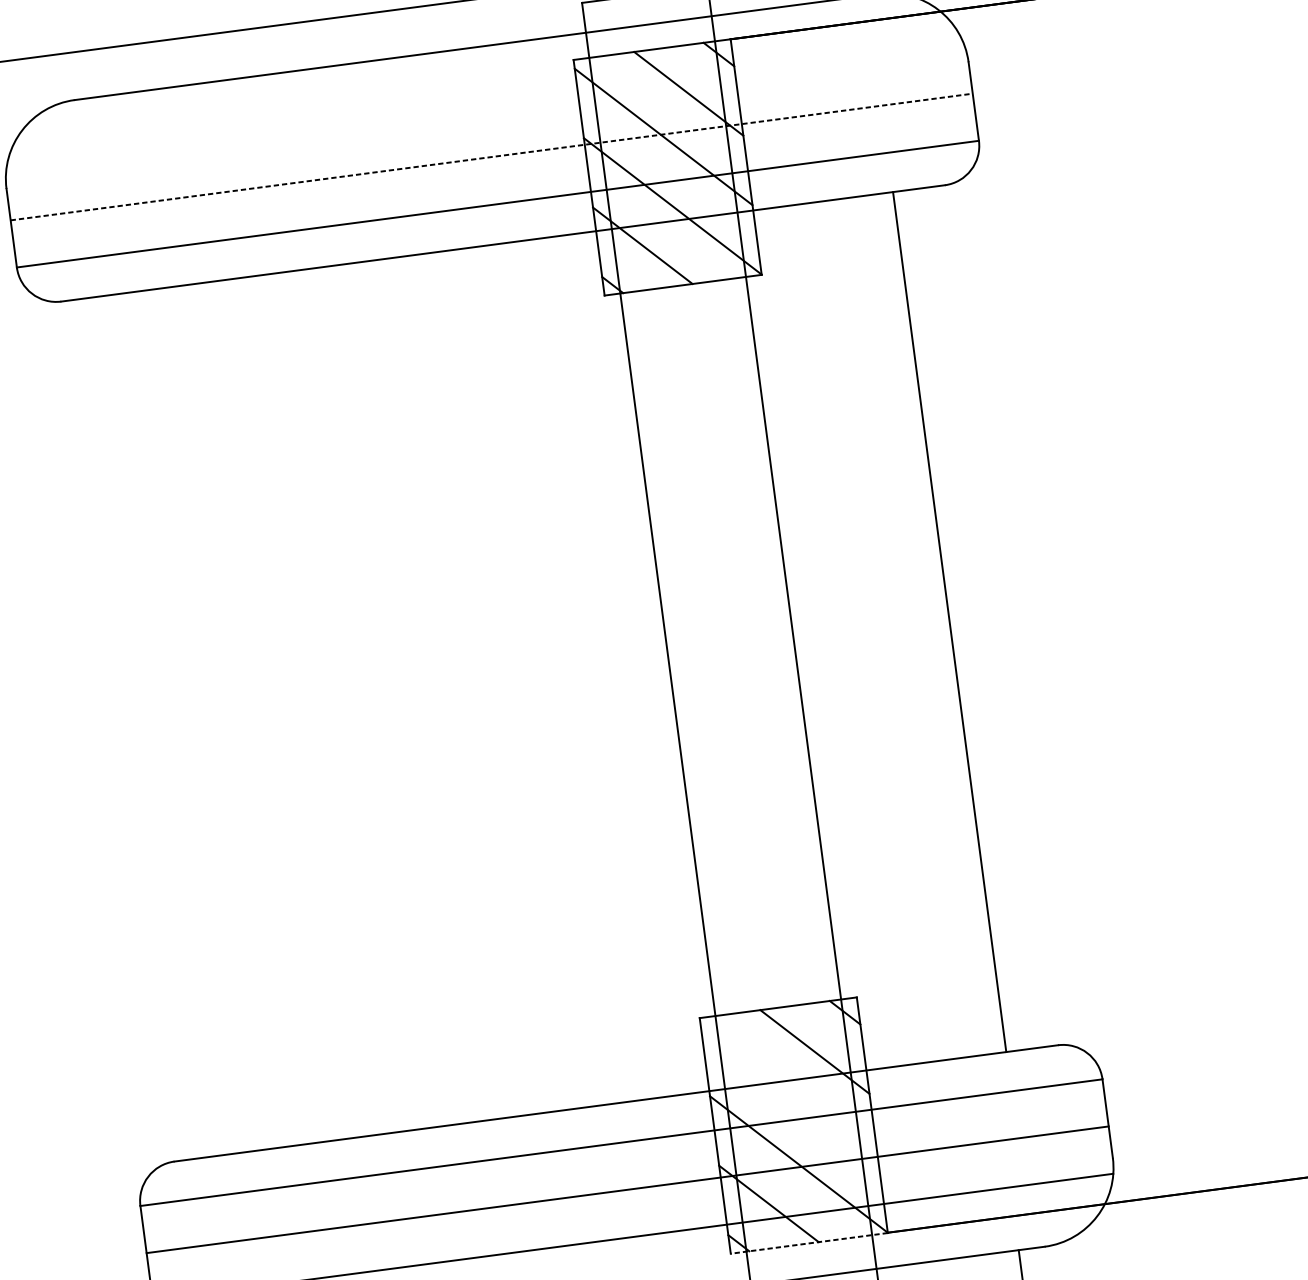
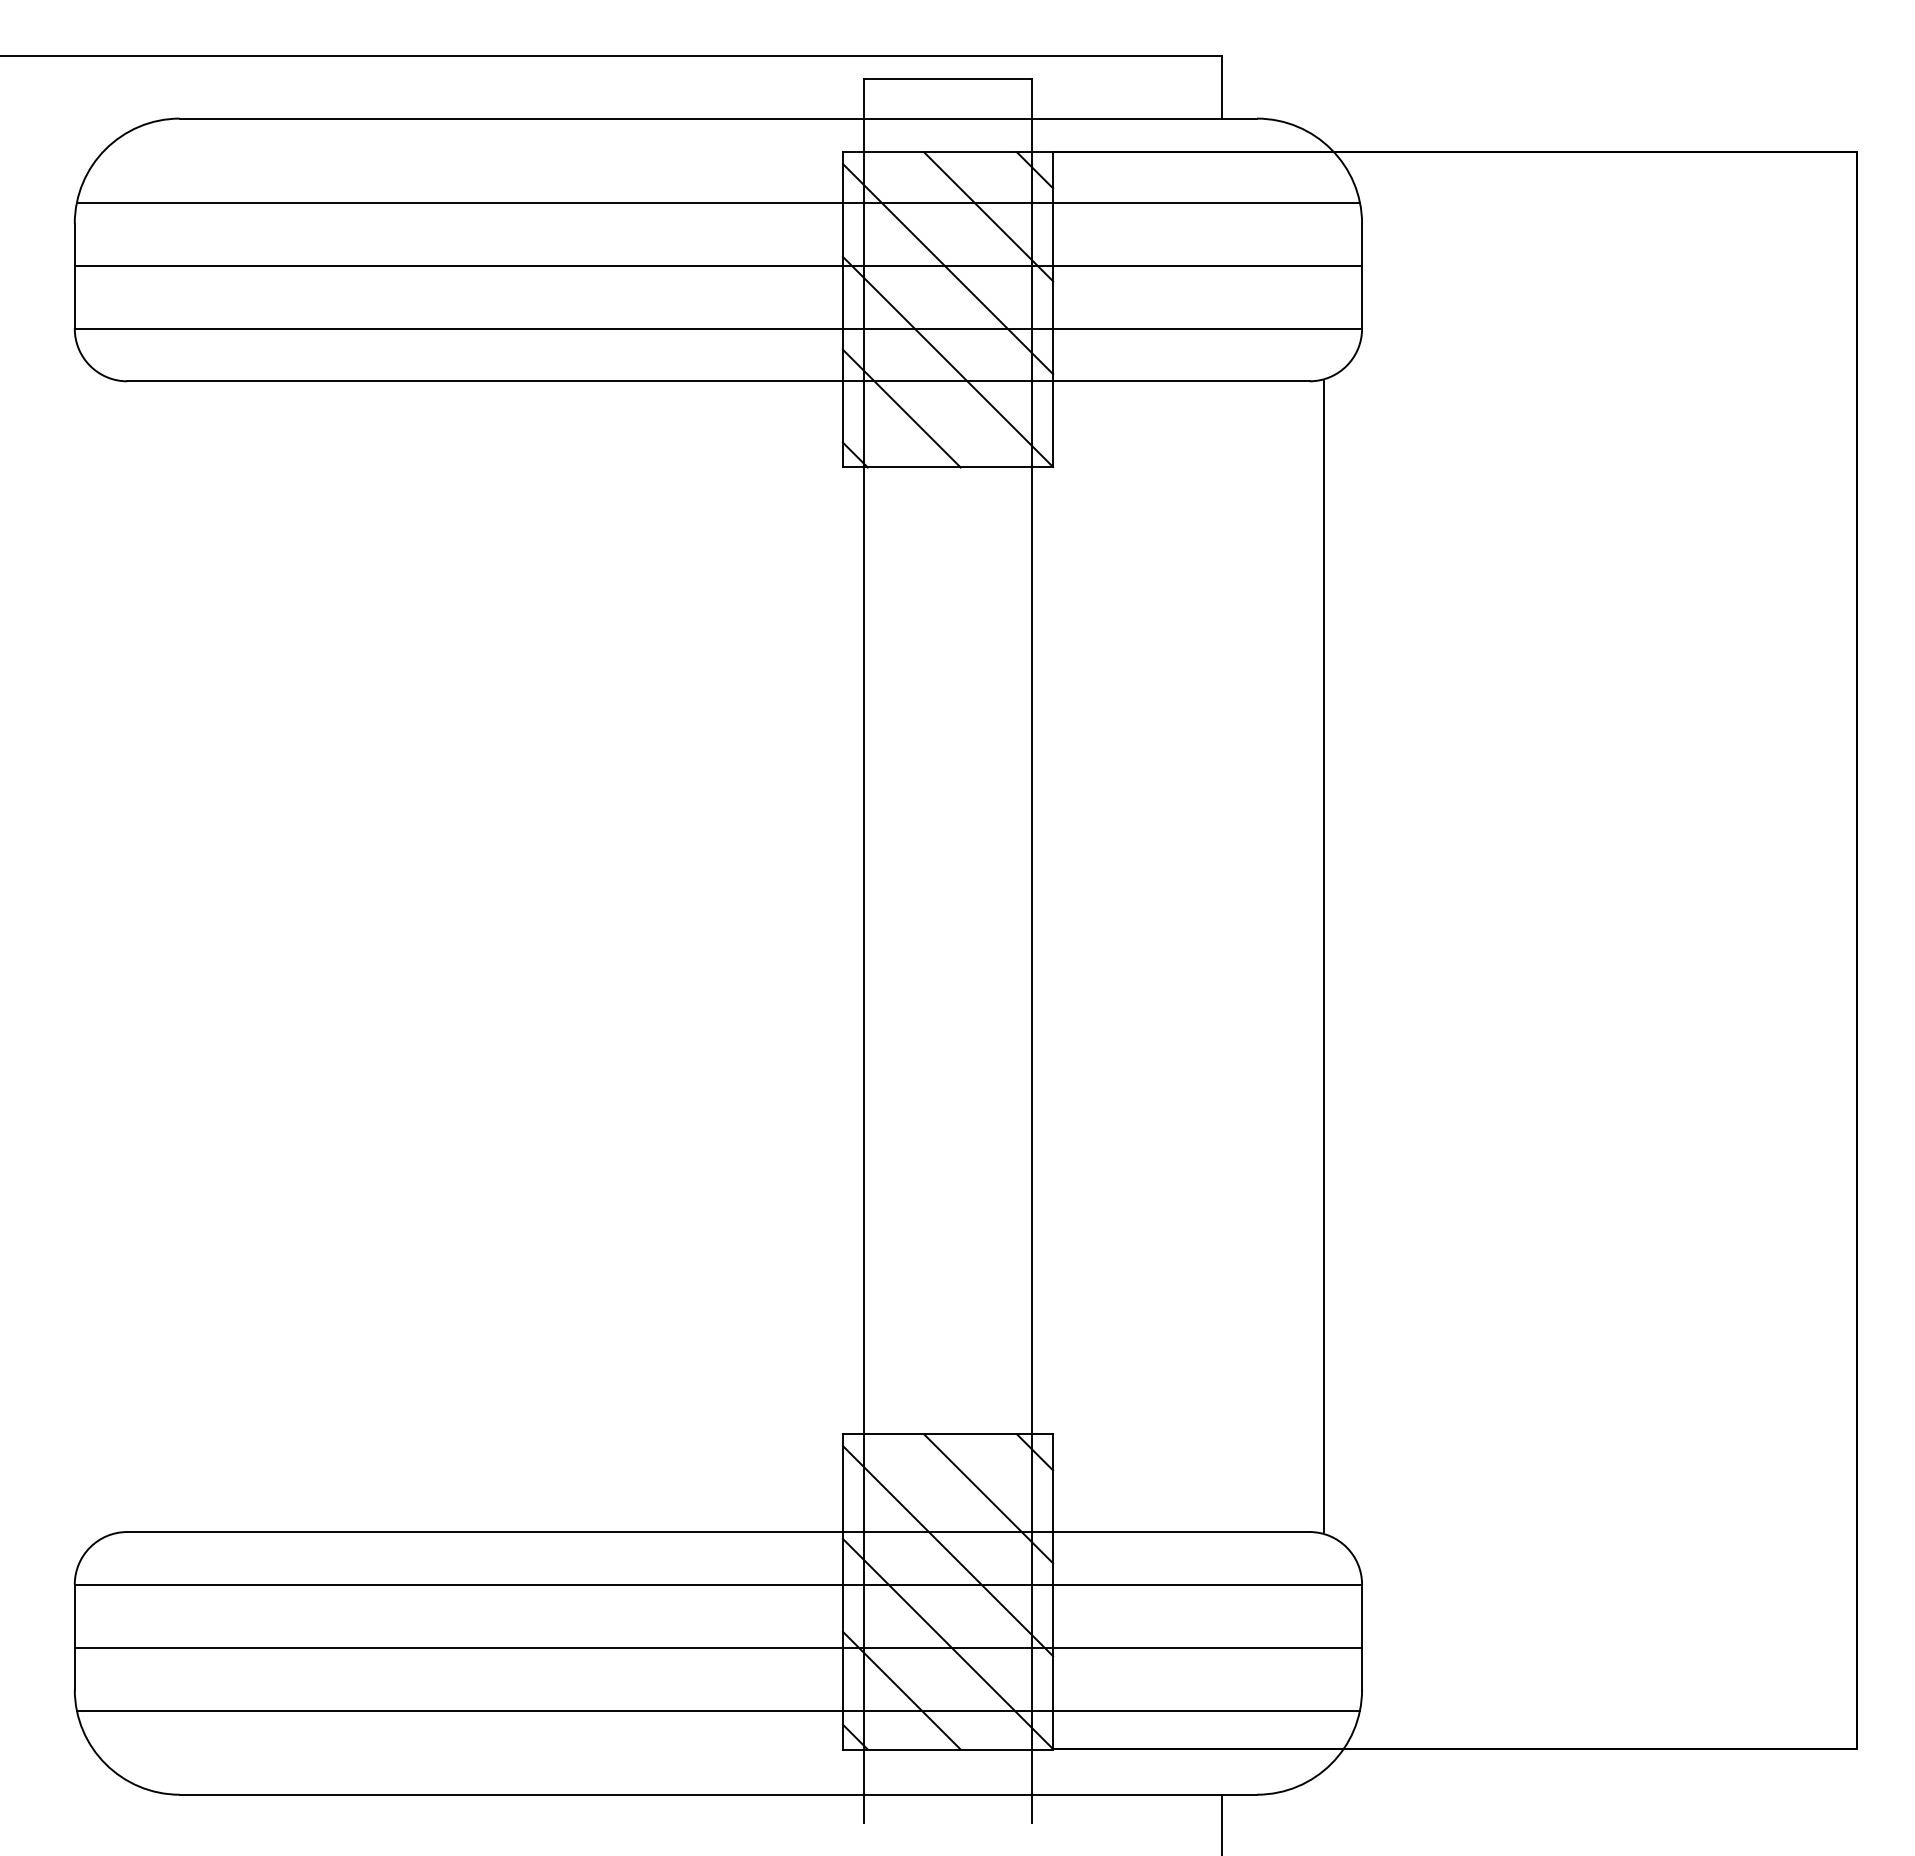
line: (484, 109) -> (717, 202), added
line: (491, 156) -> (718, 265), dashed -> solid
line: (949, 621) -> (1324, 956), moved
line: (789, 1095) -> (947, 1551), added
line: (808, 1243) -> (947, 1749), dashed -> solid

